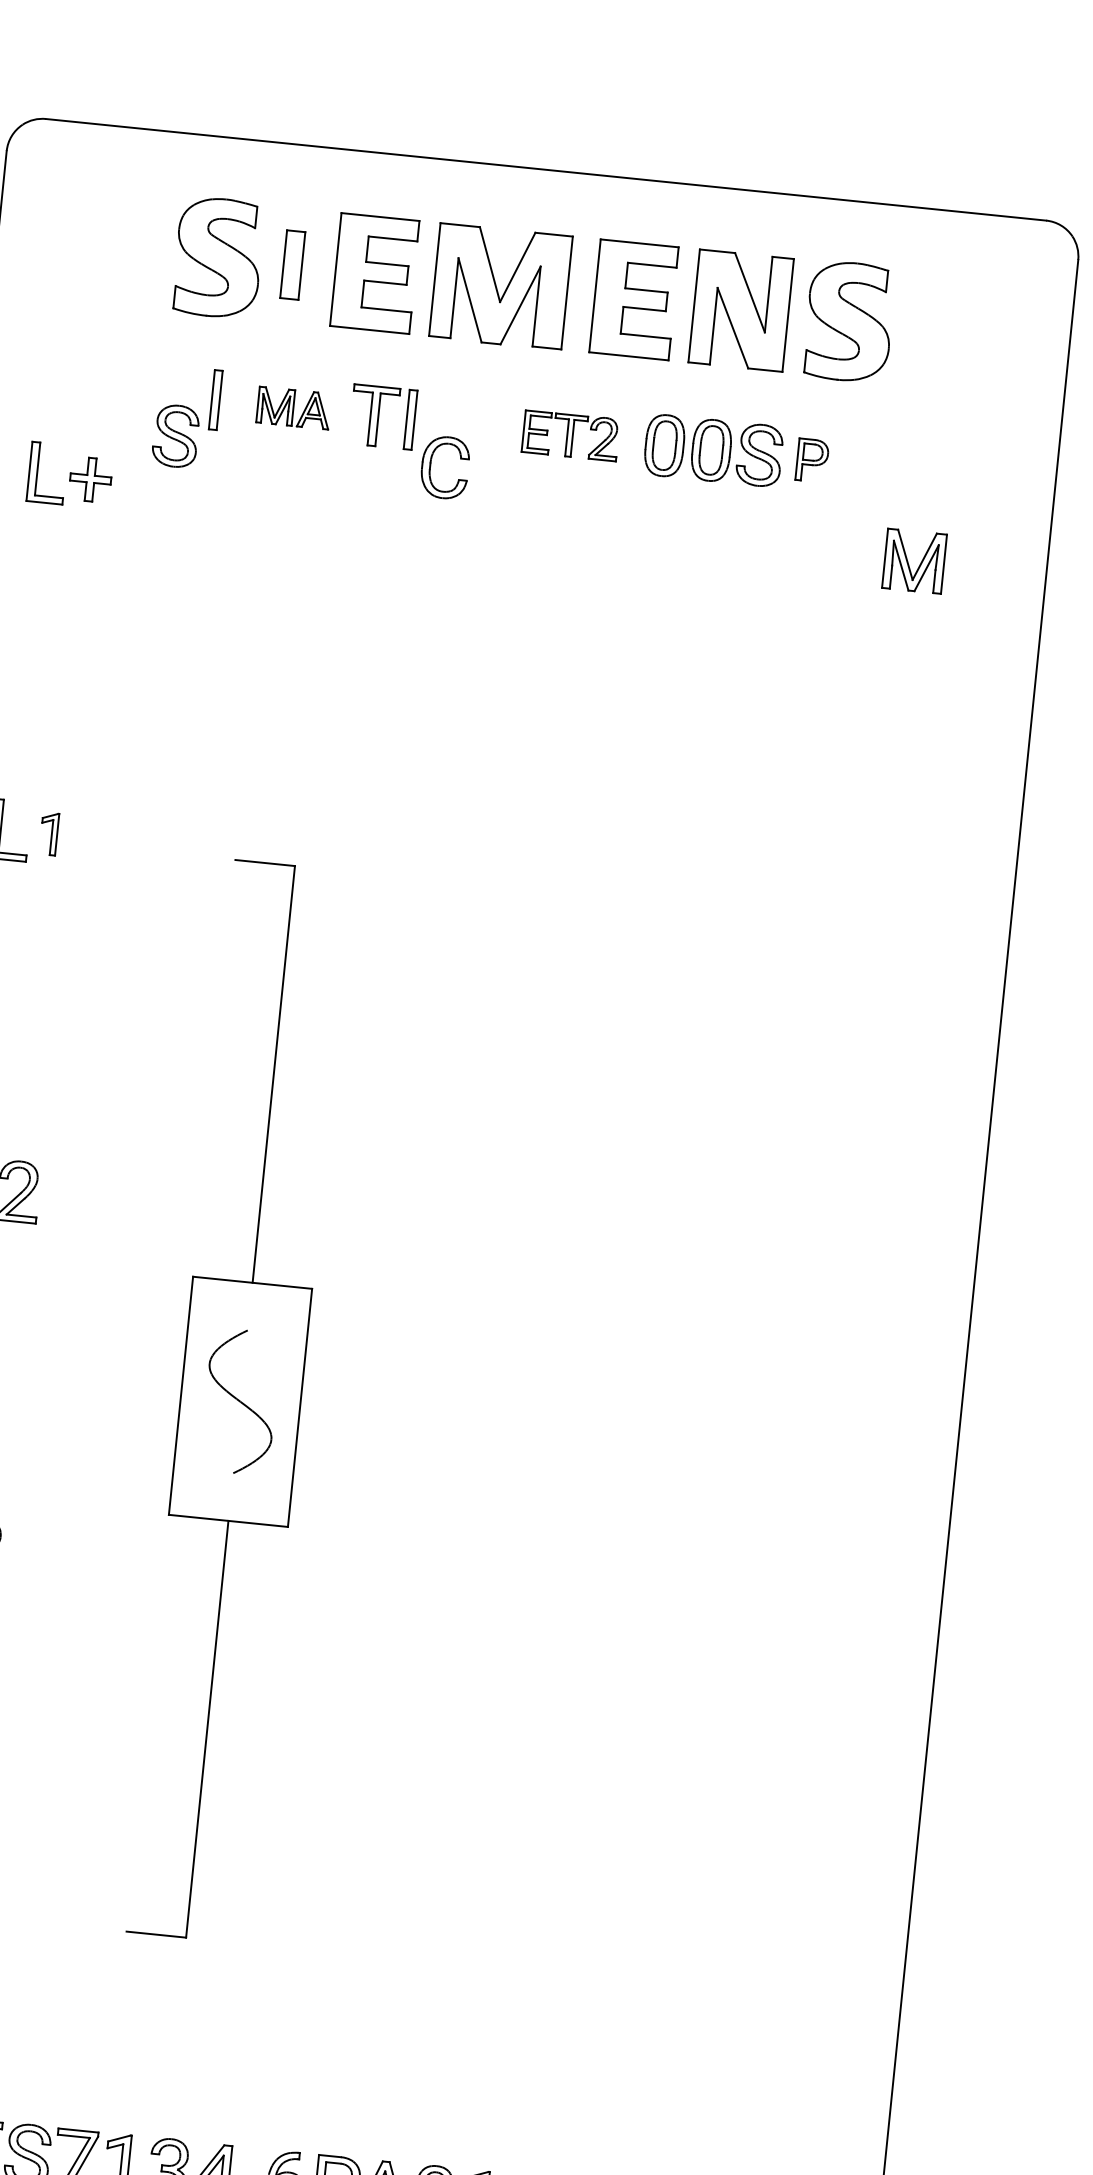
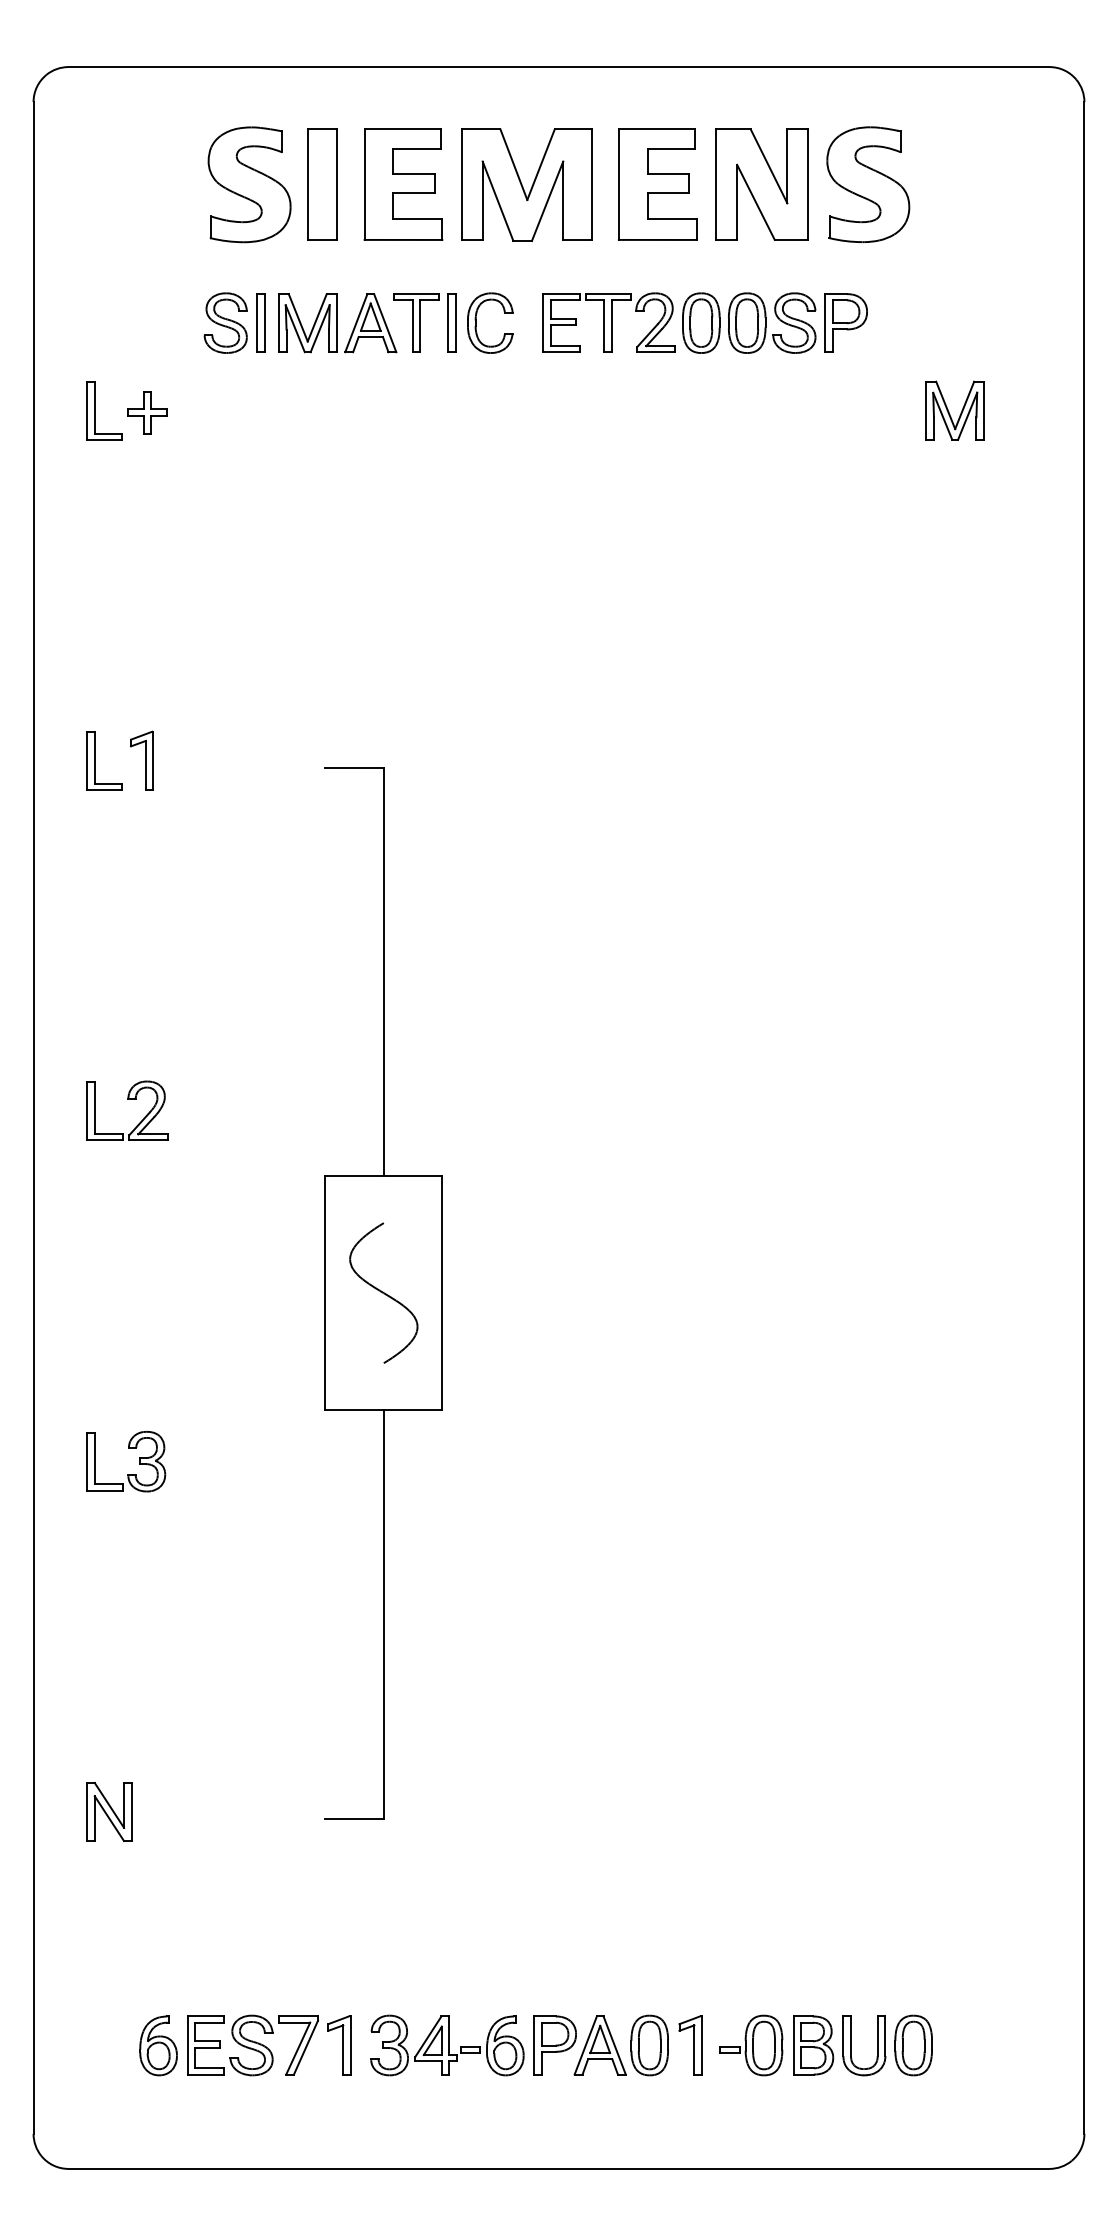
part: (292, 265) -> (322, 184), size x1.67
part: (293, 408) -> (337, 323), size x1.67
part: (175, 435) -> (225, 322), moved
part: (570, 435) -> (608, 322), size x1.43
part: (811, 459) -> (845, 322), size x1.43
part: (431, 465) -> (476, 322), moved
part: (48, 833) -> (141, 760), size x1.43

